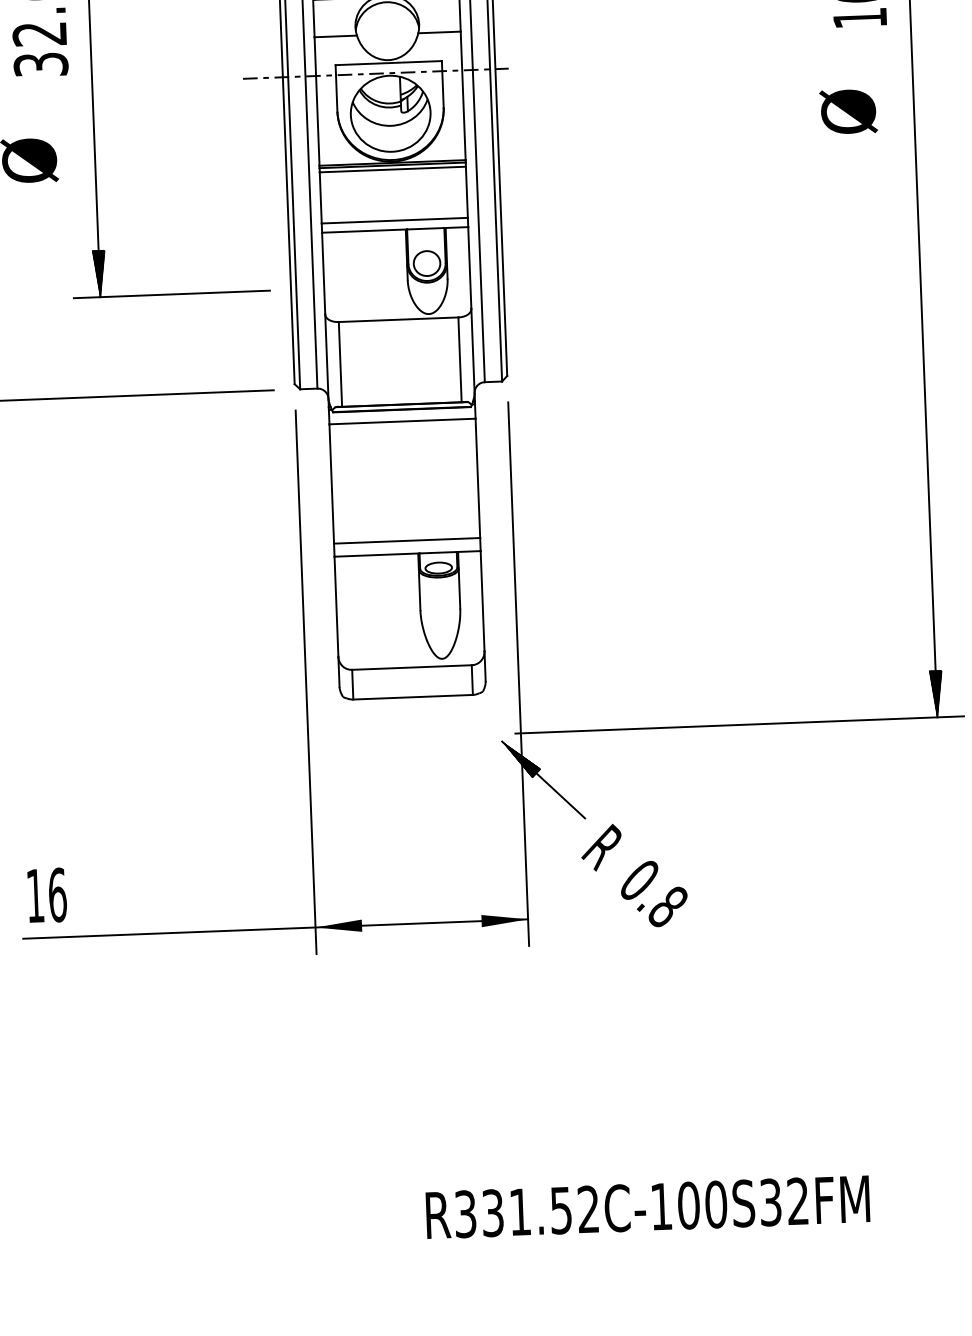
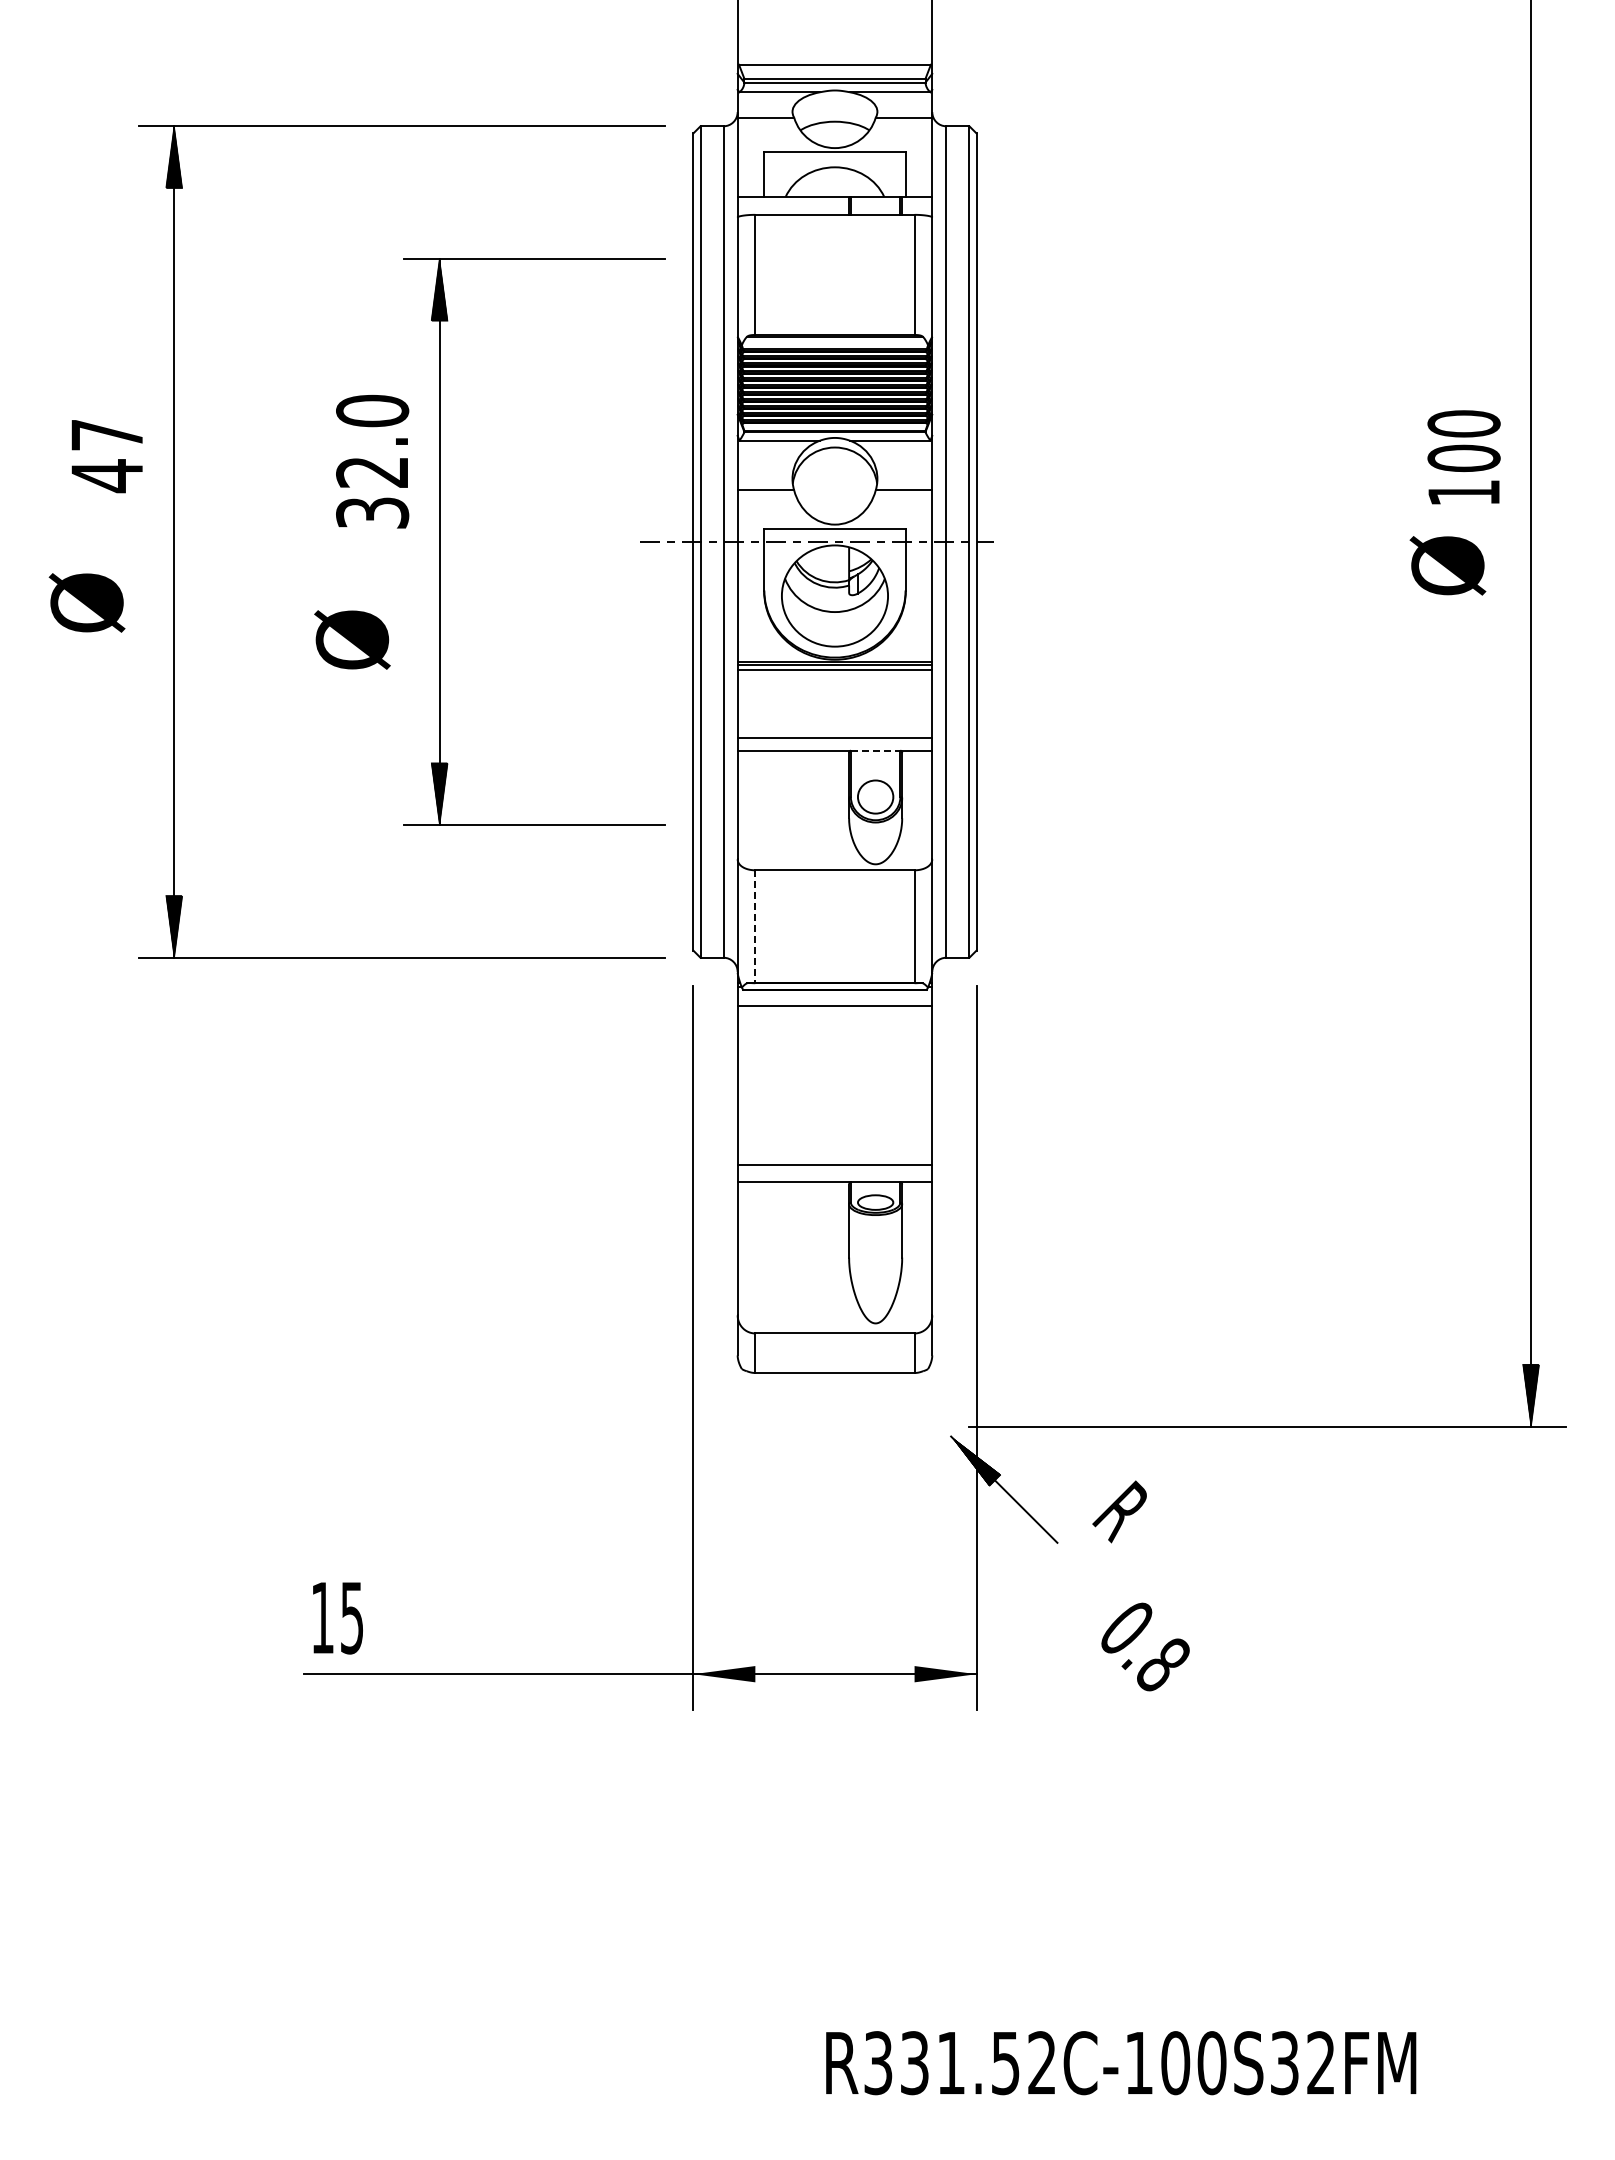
text: (848, 111) -> (1447, 565), moved
line: (425, 228) -> (875, 750), solid -> dashed
line: (340, 364) -> (755, 927), solid -> dashed
text: (601, 847) -> (1119, 1511), moved
text: (57, 894) -> (352, 1617), 16 -> 15

